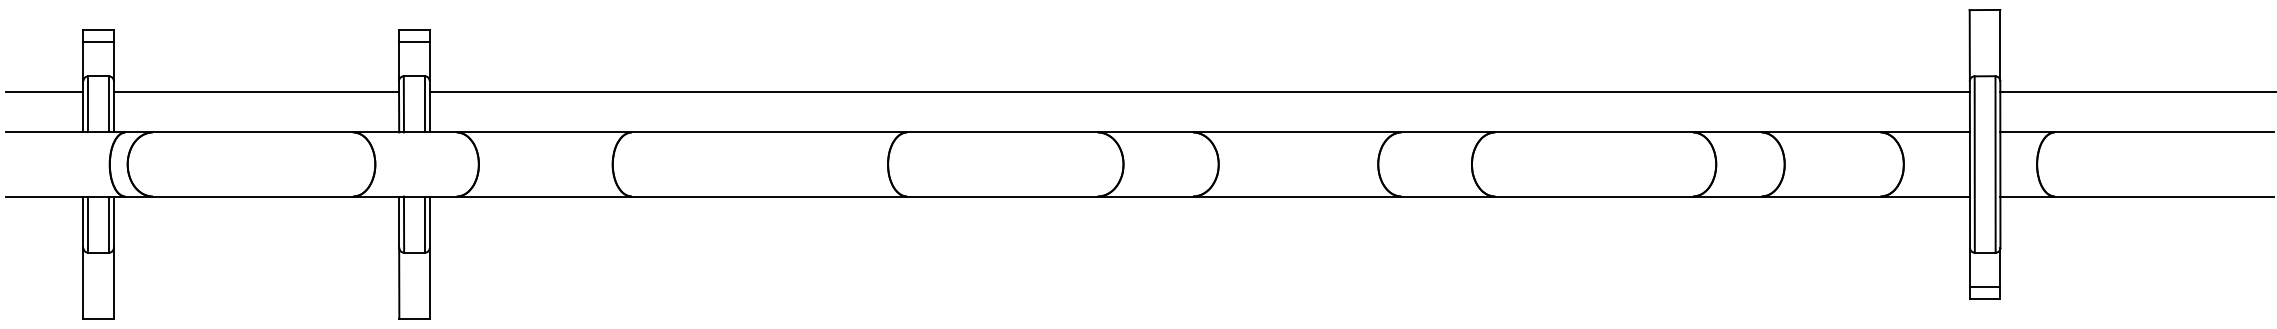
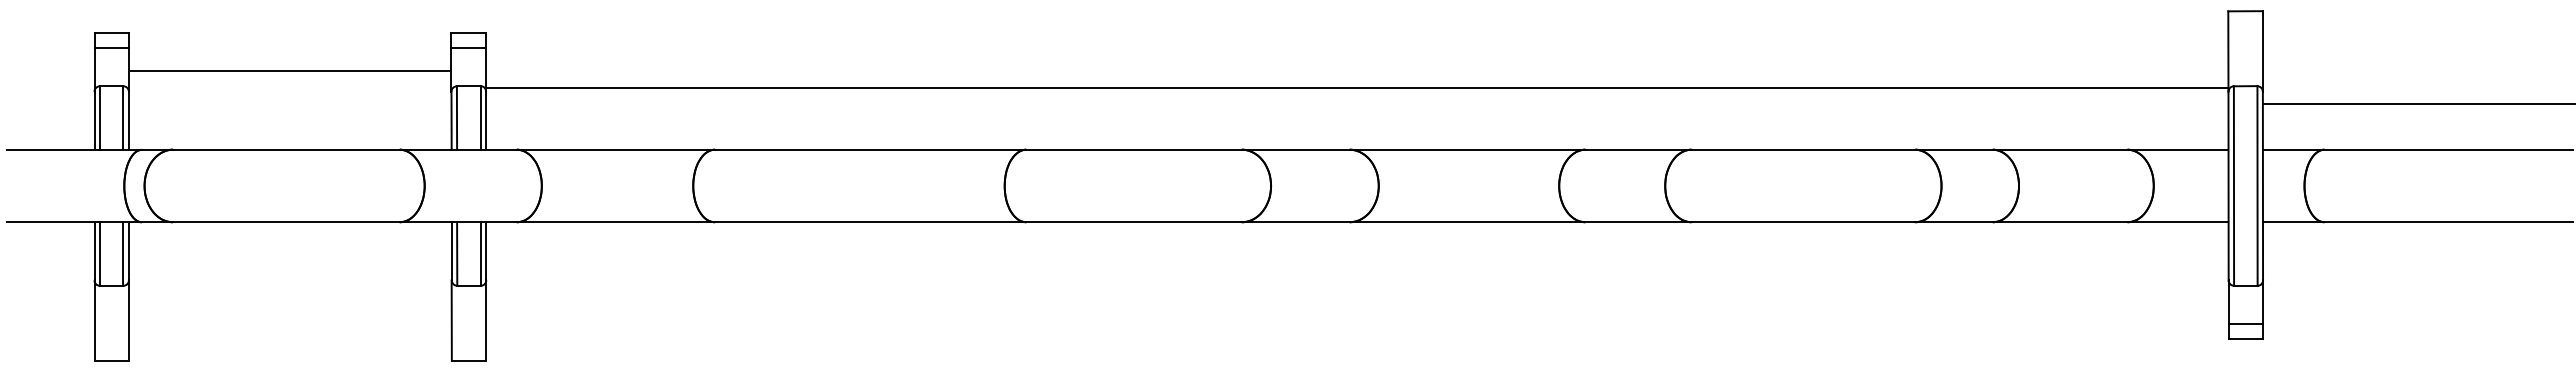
line: (44, 92) -> (50, 104), removed
line: (255, 92) -> (289, 71), moved
line: (1199, 92) -> (1357, 88), moved

